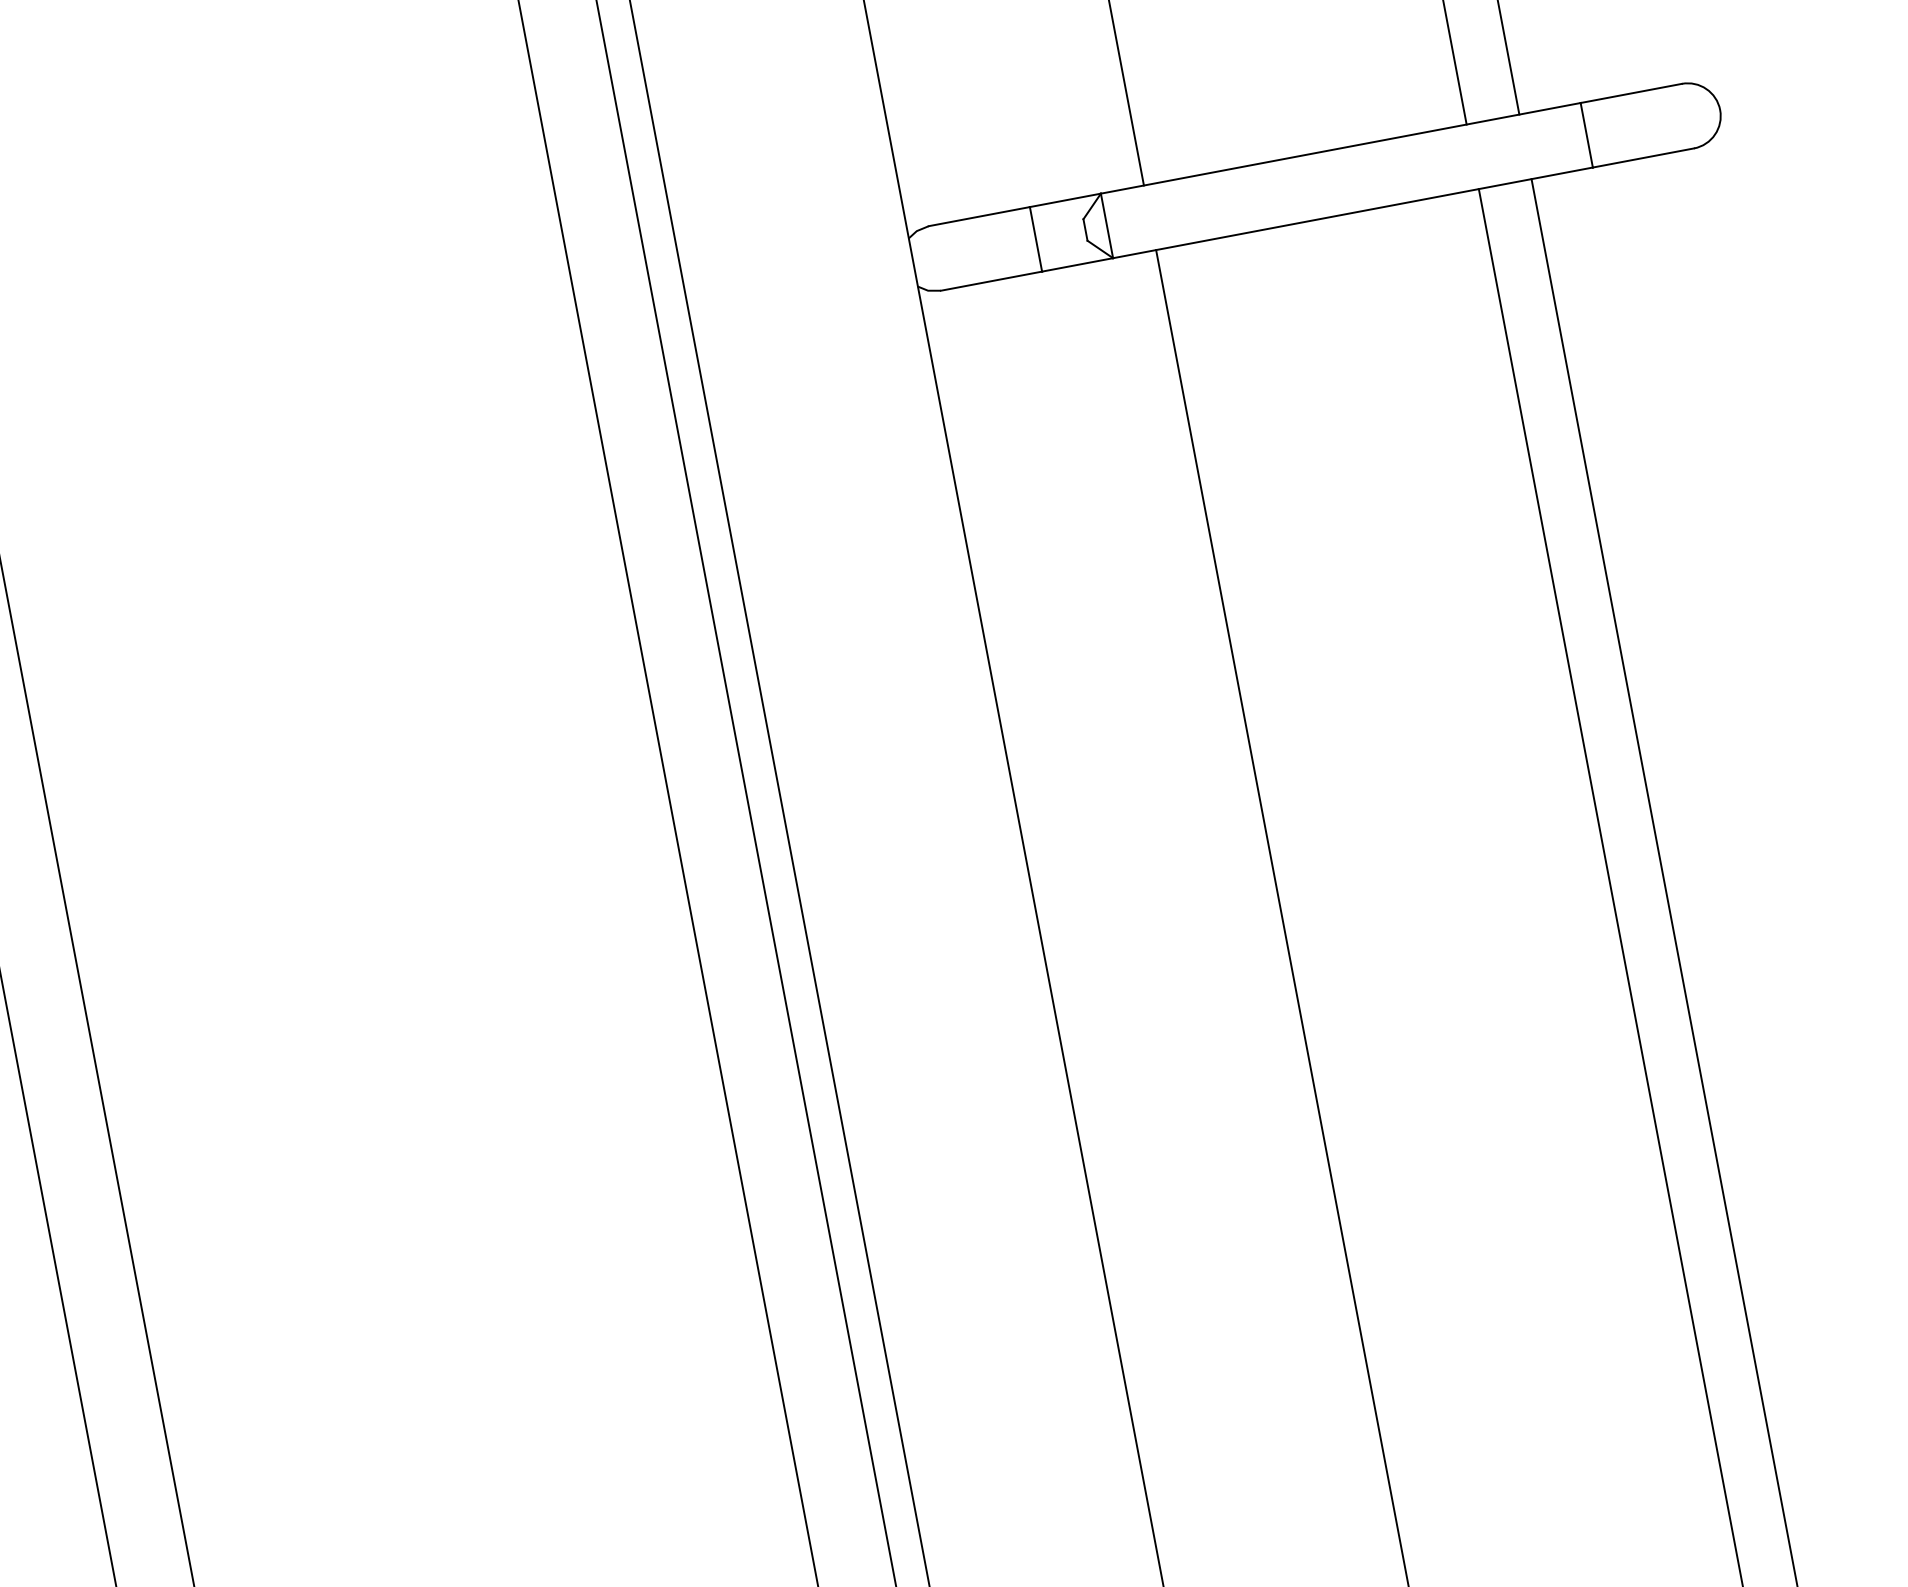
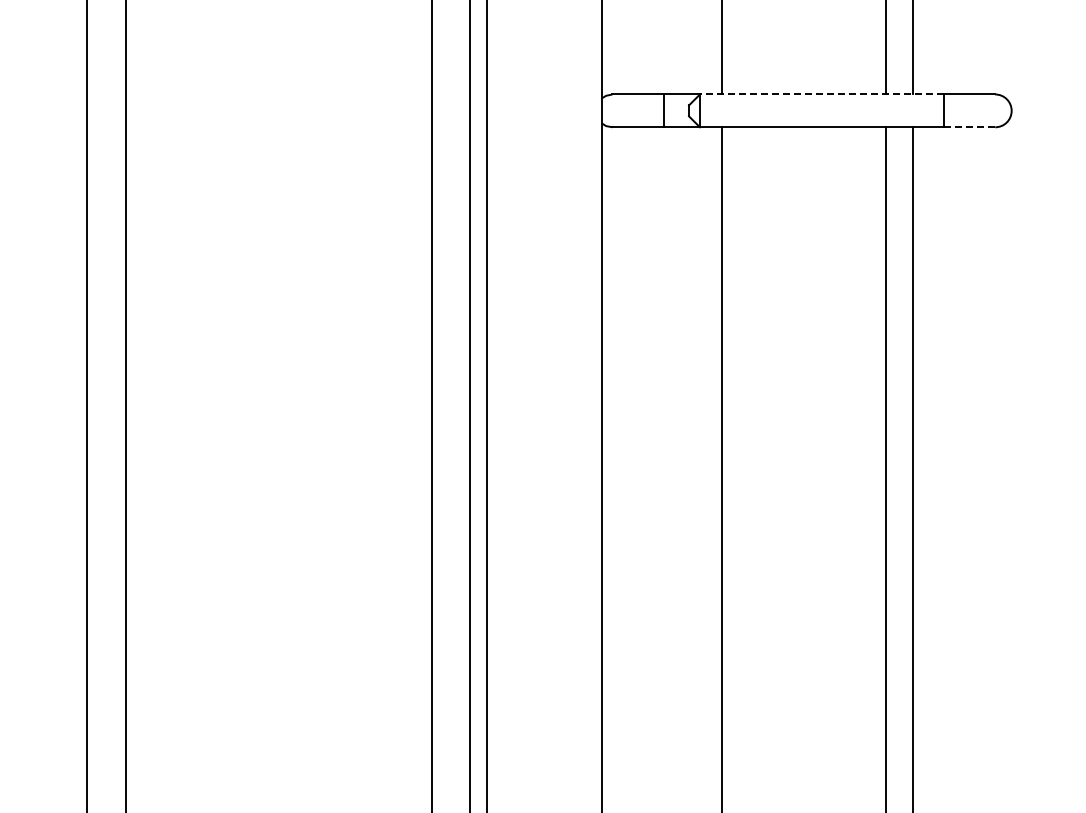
line: (1339, 148) -> (821, 94), solid -> dashed
line: (1643, 158) -> (969, 127), solid -> dashed

